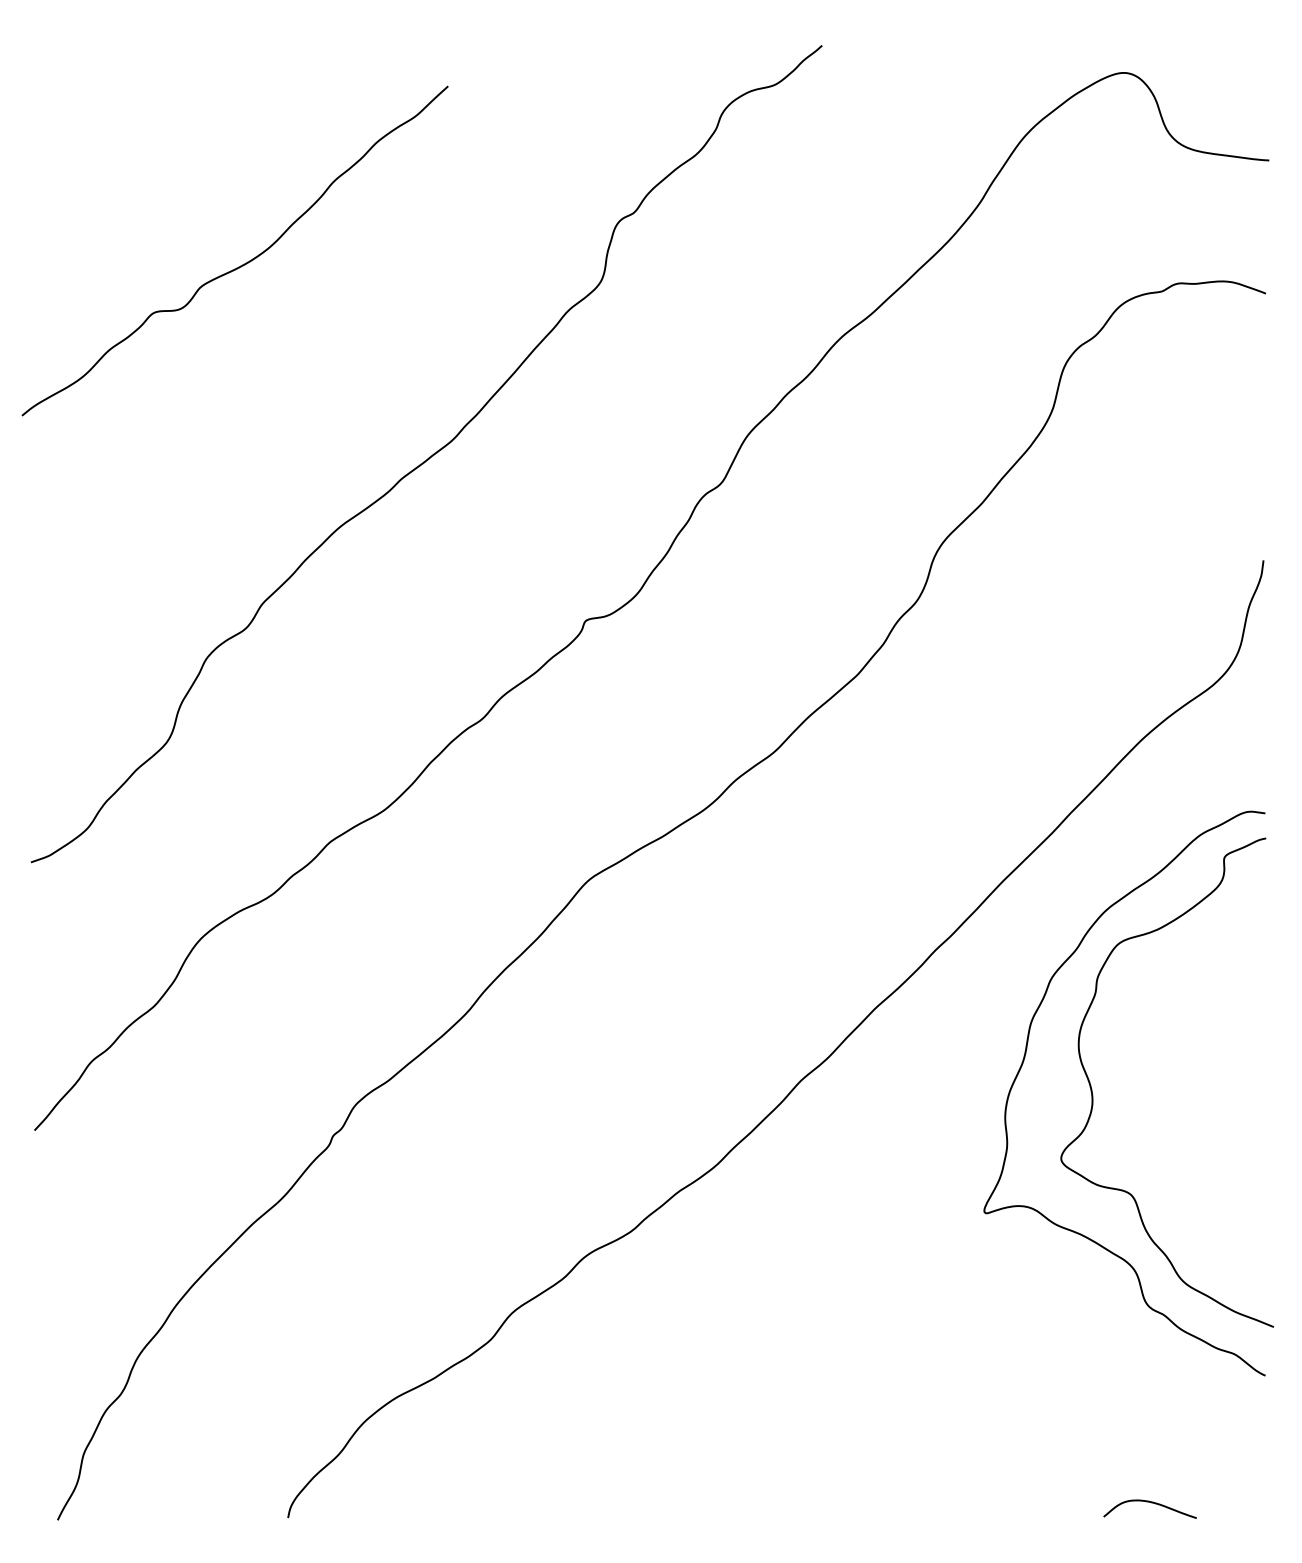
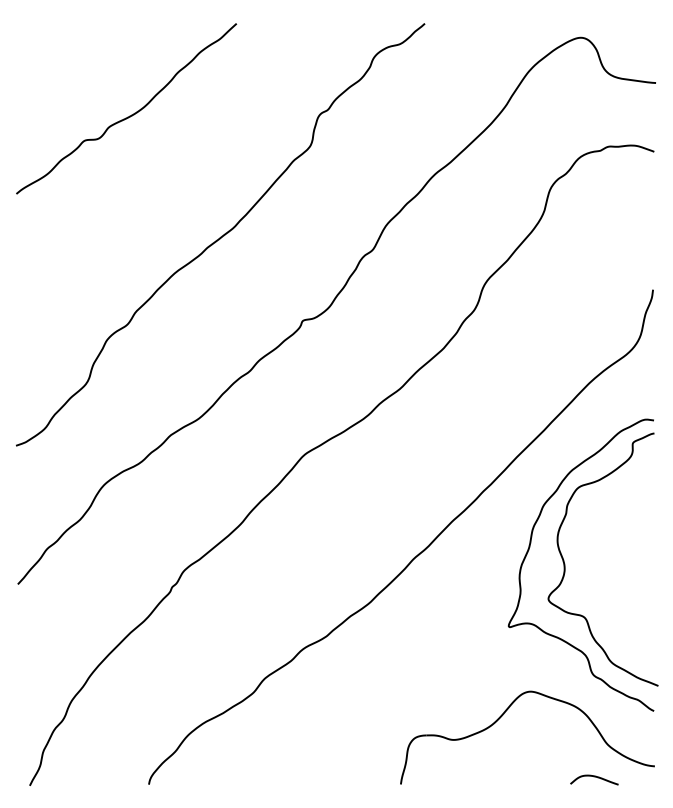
curve: (240, 263) -> (129, 115), moved
part: (976, 1382) -> (504, 714), added

